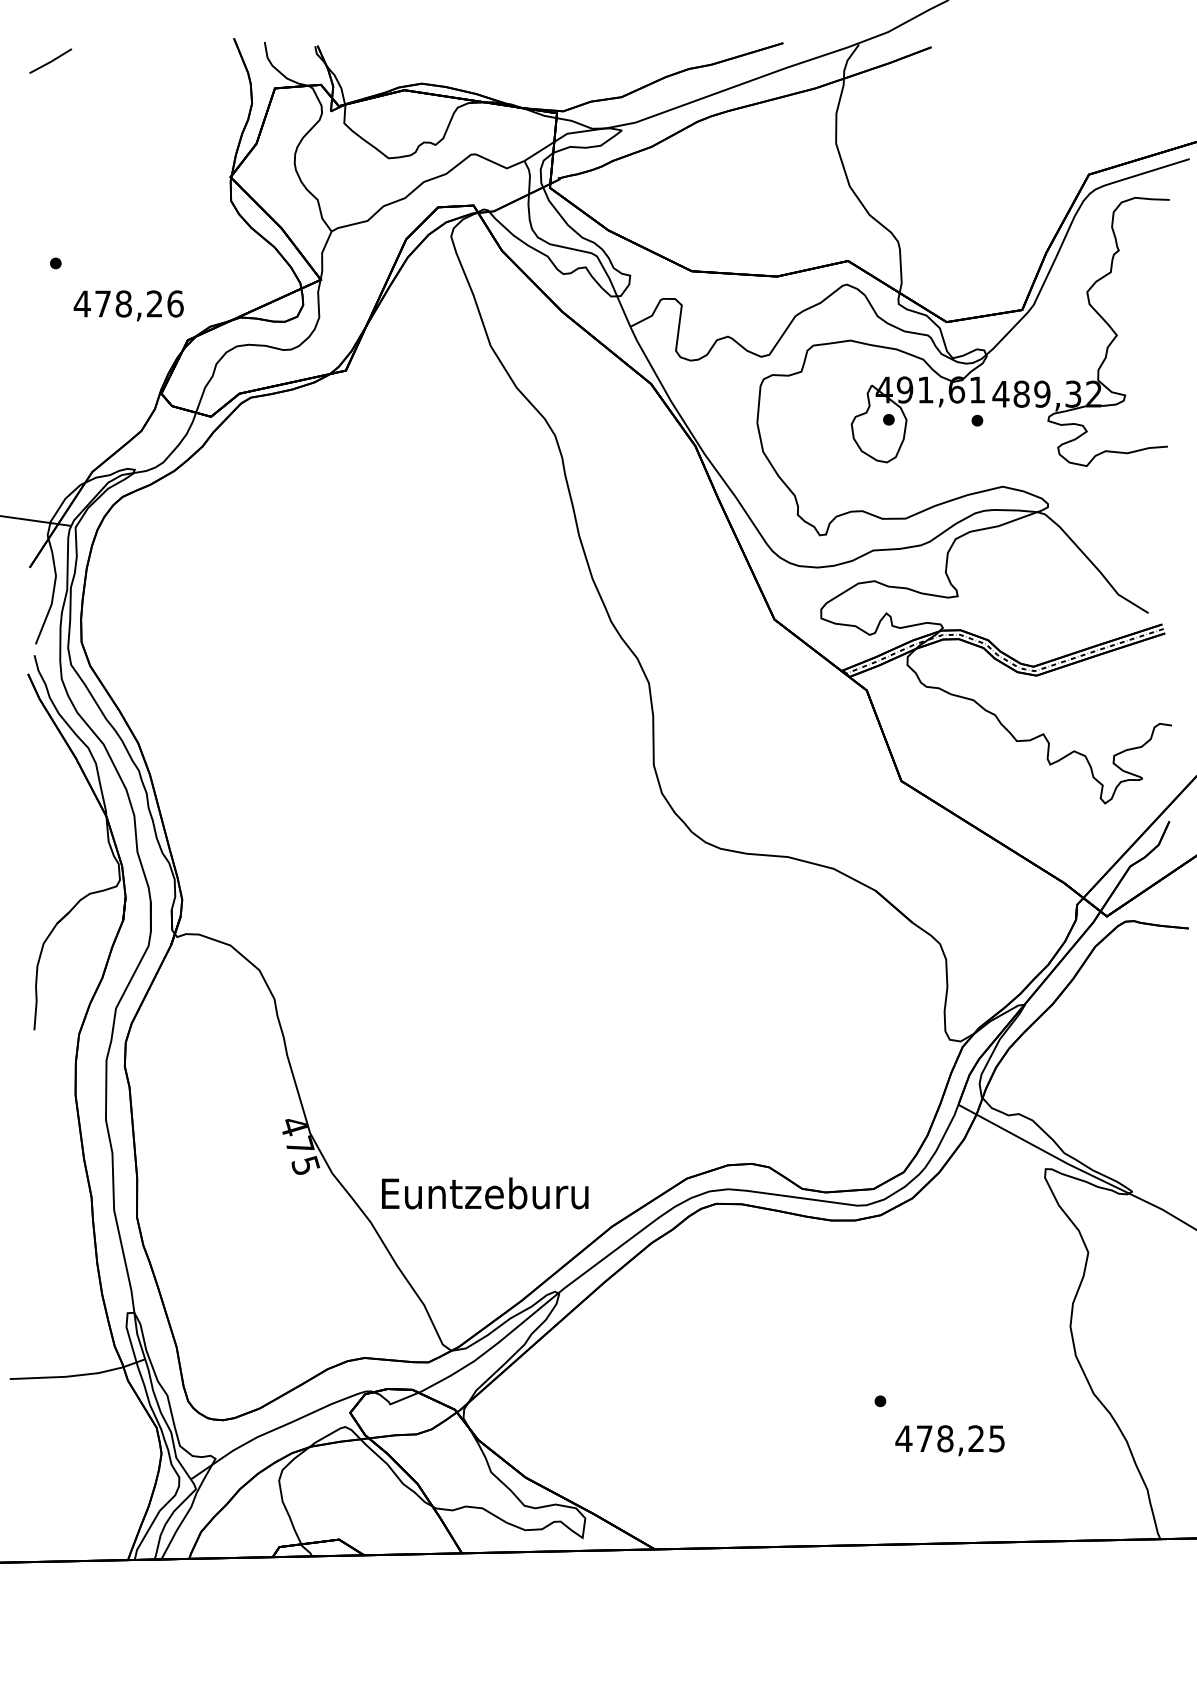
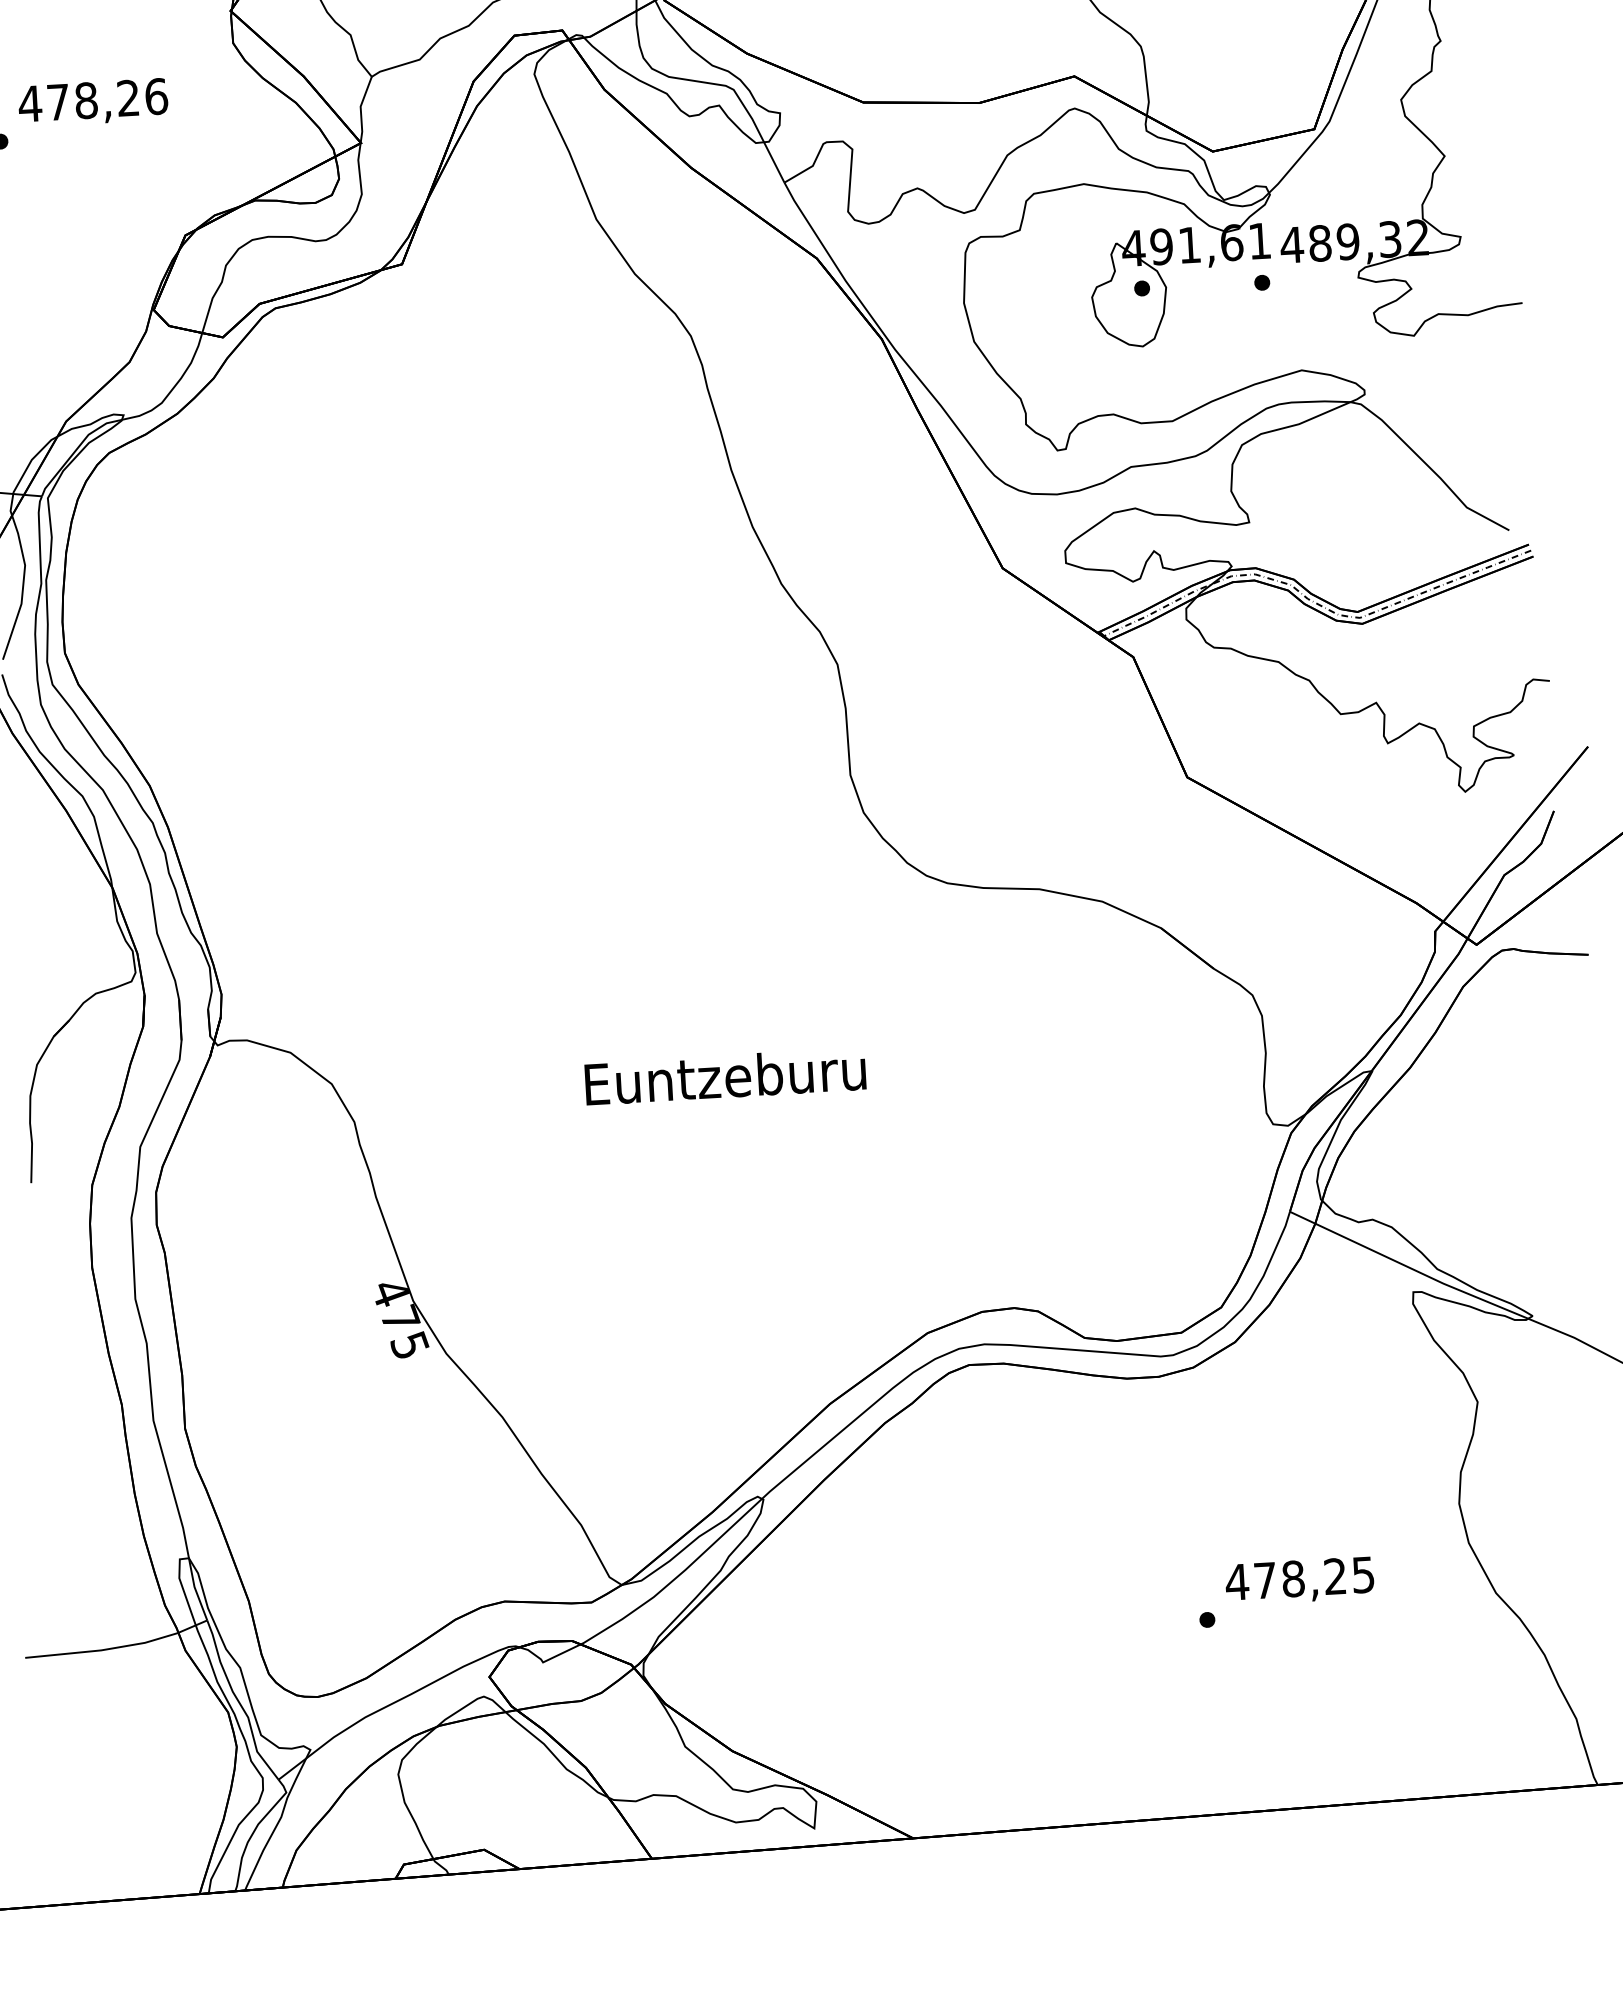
text: (128, 305) -> (92, 102), moved
text: (485, 1193) -> (725, 1076), moved
text: (949, 1440) -> (1299, 1580), moved

